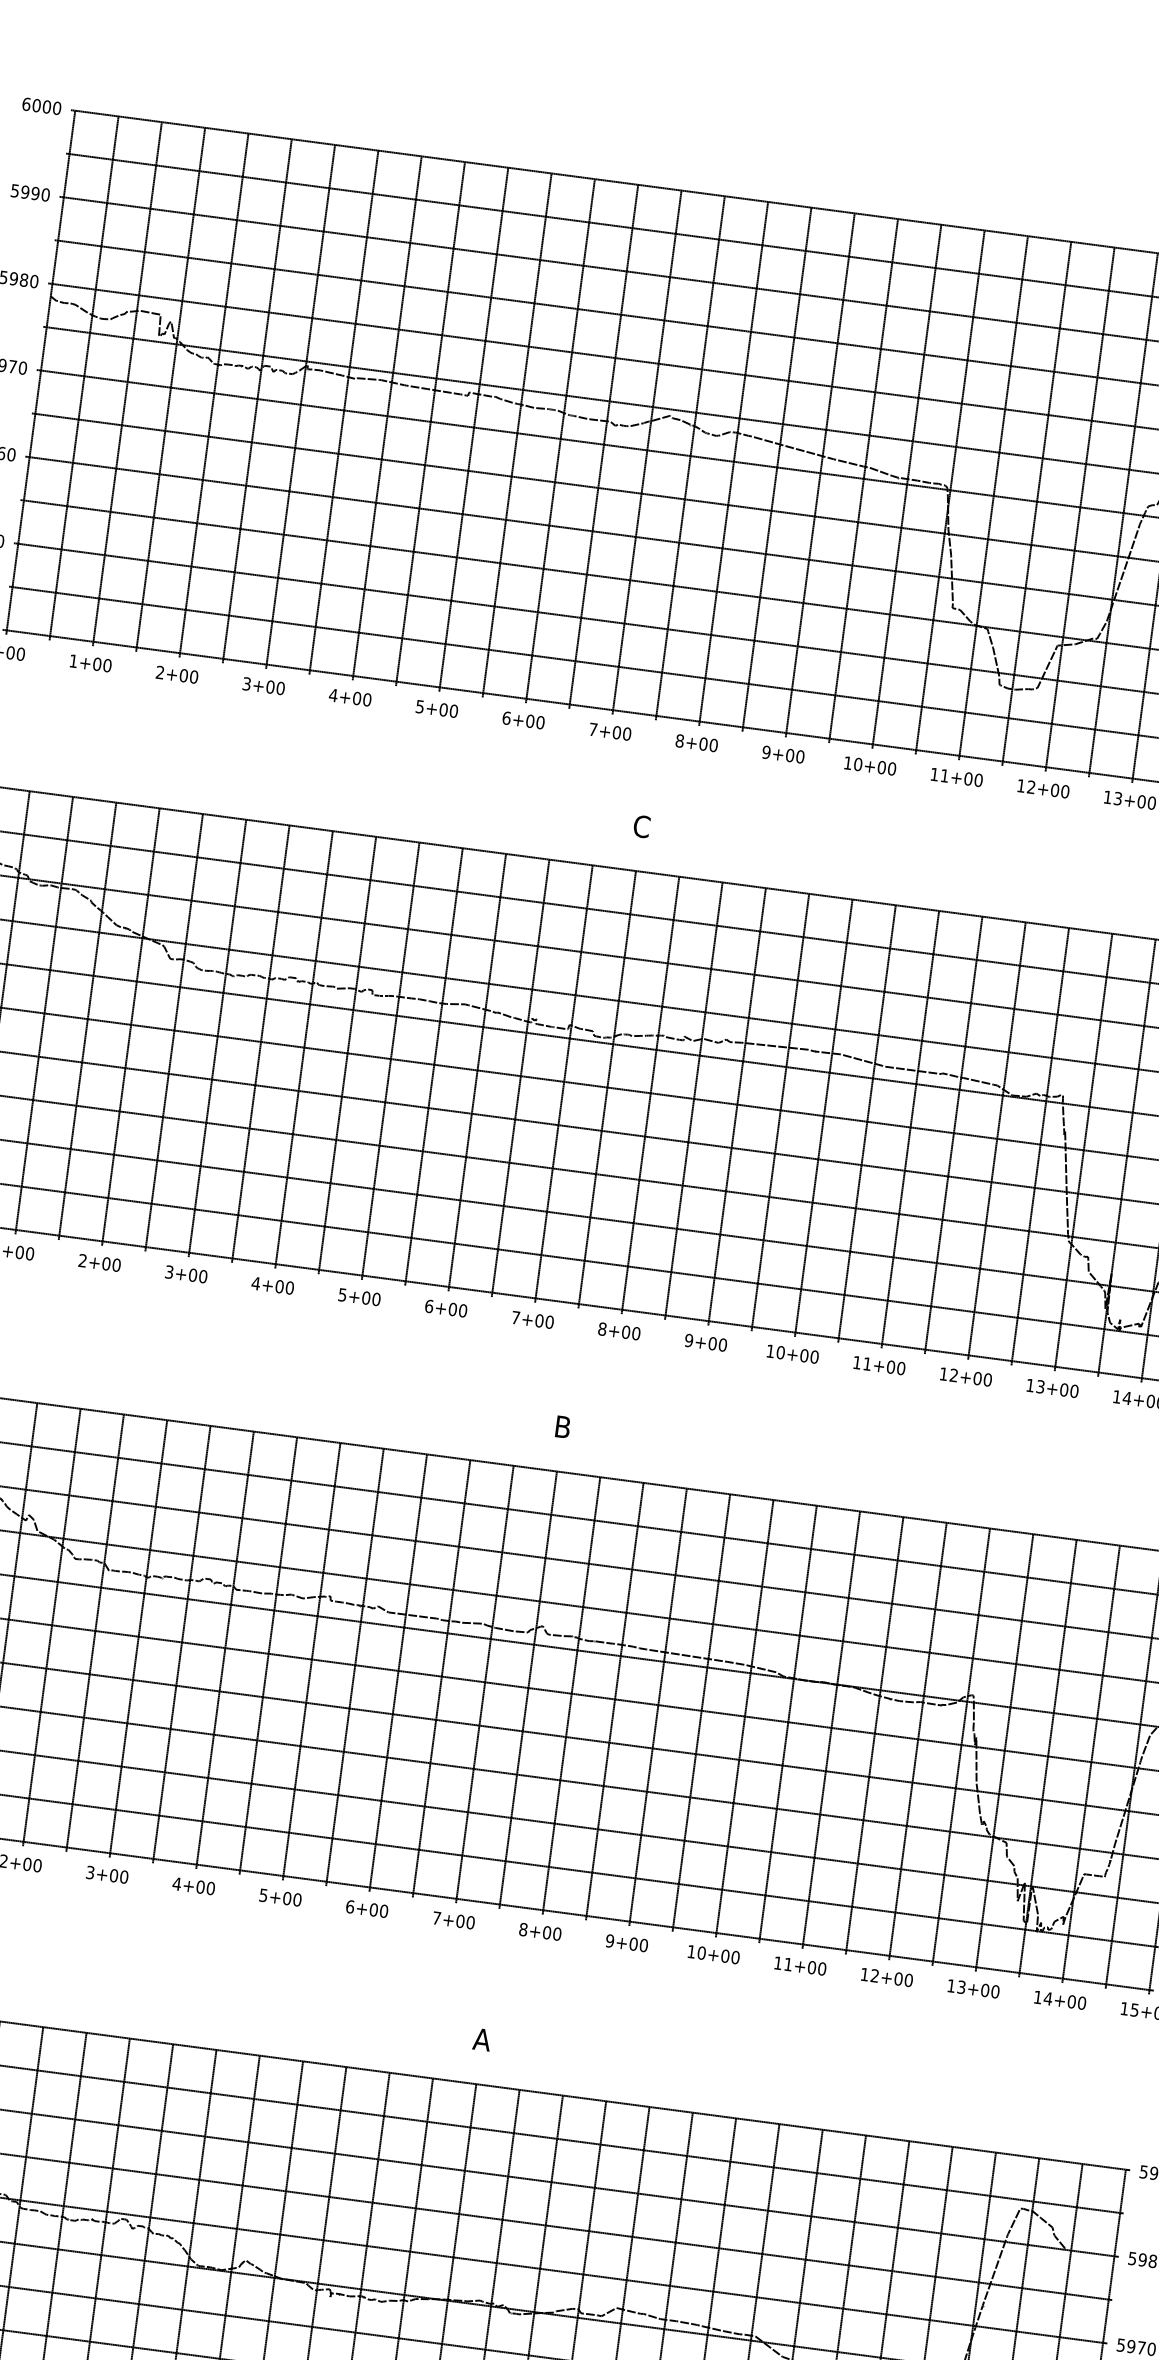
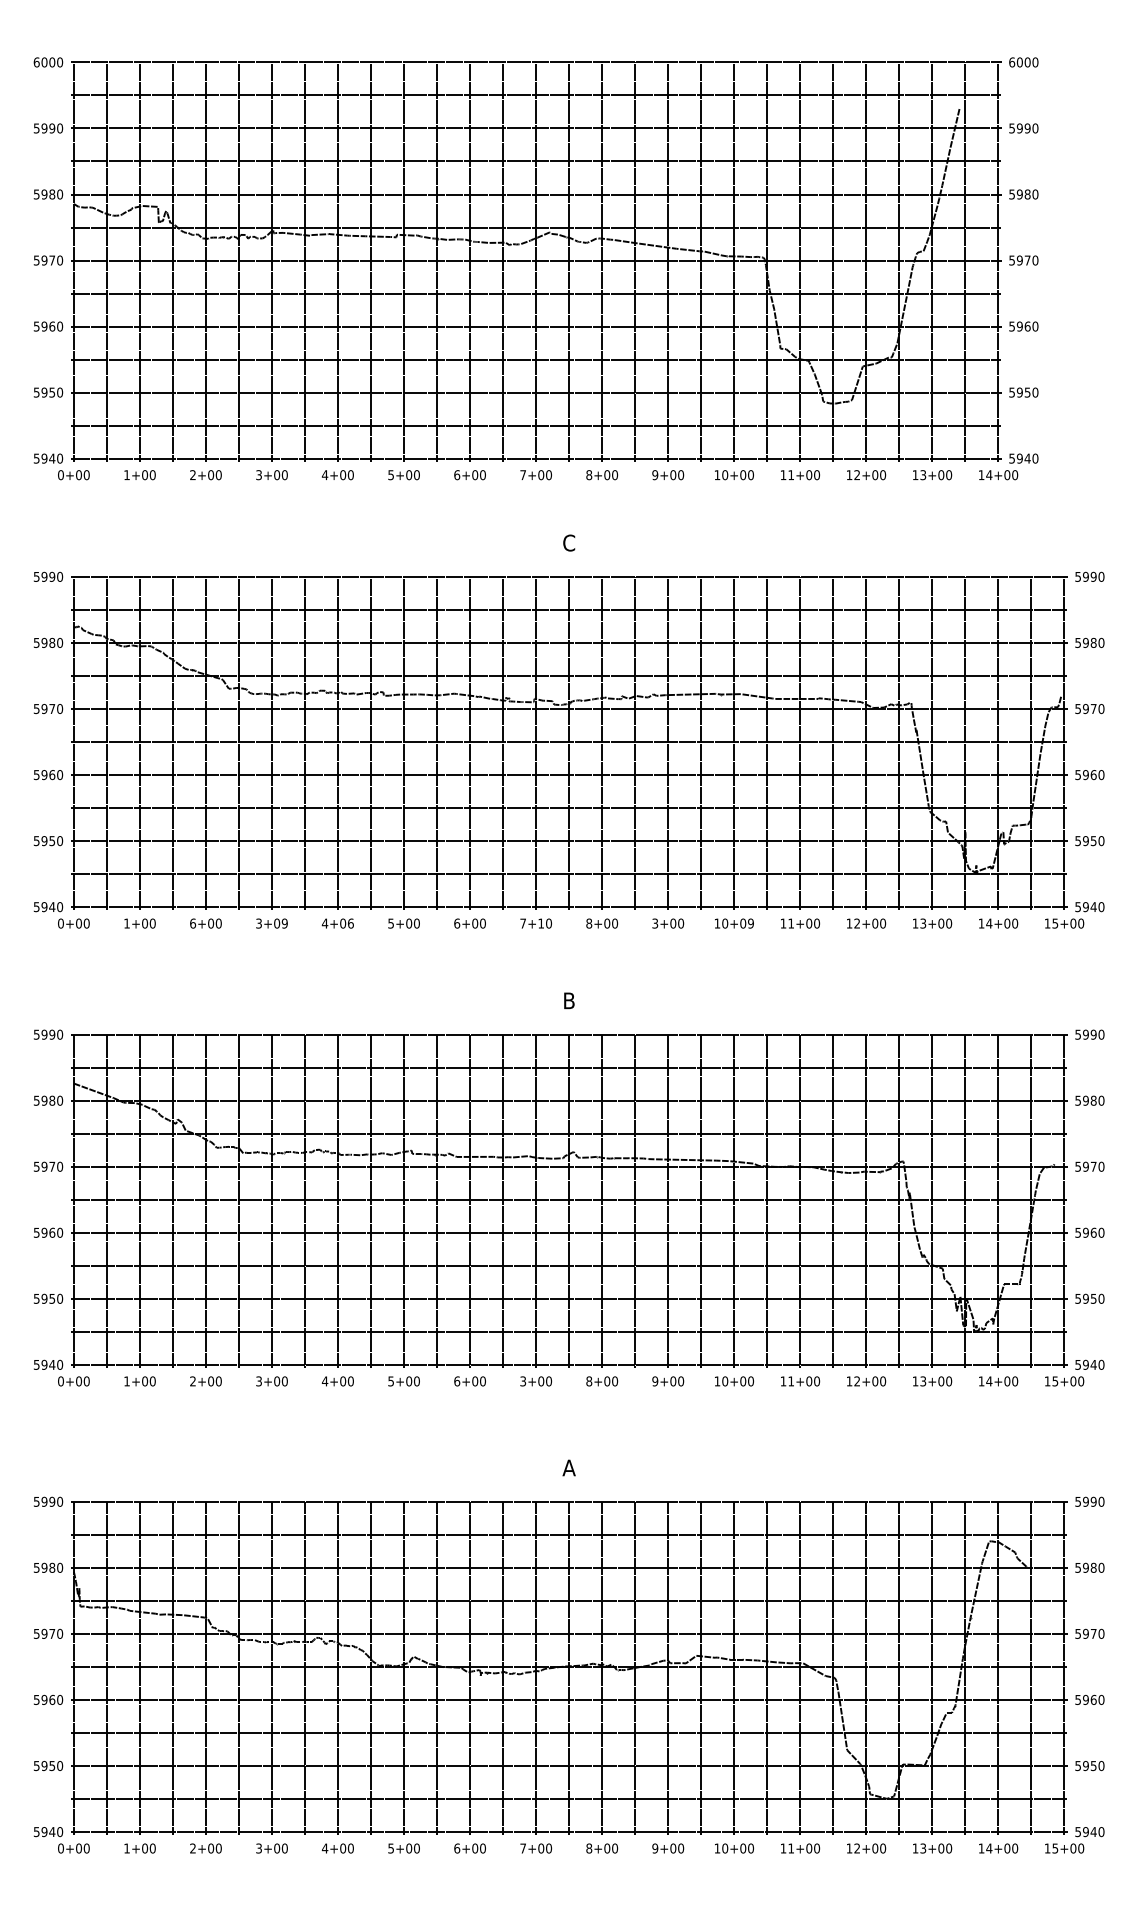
text: (83, 1260) -> (193, 923), 2+00 -> 6+00
text: (202, 1276) -> (284, 923), 3+00 -> 3+09
text: (289, 1287) -> (350, 923), 4+00 -> 4+06
text: (539, 1320) -> (541, 923), 7+00 -> 7+10
text: (689, 1340) -> (655, 923), 9+00 -> 3+00
text: (813, 1356) -> (750, 923), 10+00 -> 10+09
text: (437, 1918) -> (523, 1381), 7+00 -> 3+00

